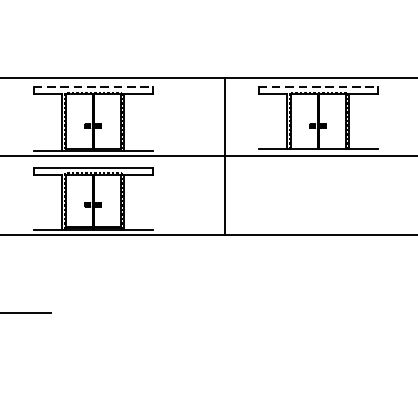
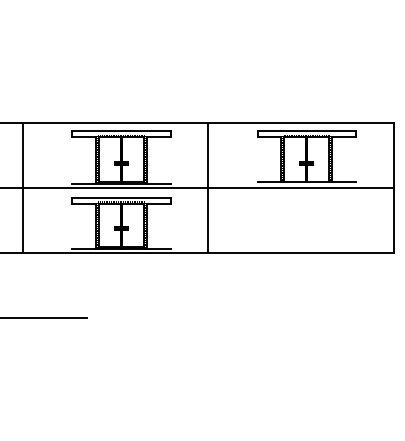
line: (93, 87) -> (121, 131), dashed -> solid
line: (319, 87) -> (307, 131), dashed -> solid
line: (225, 155) -> (208, 187), moved

